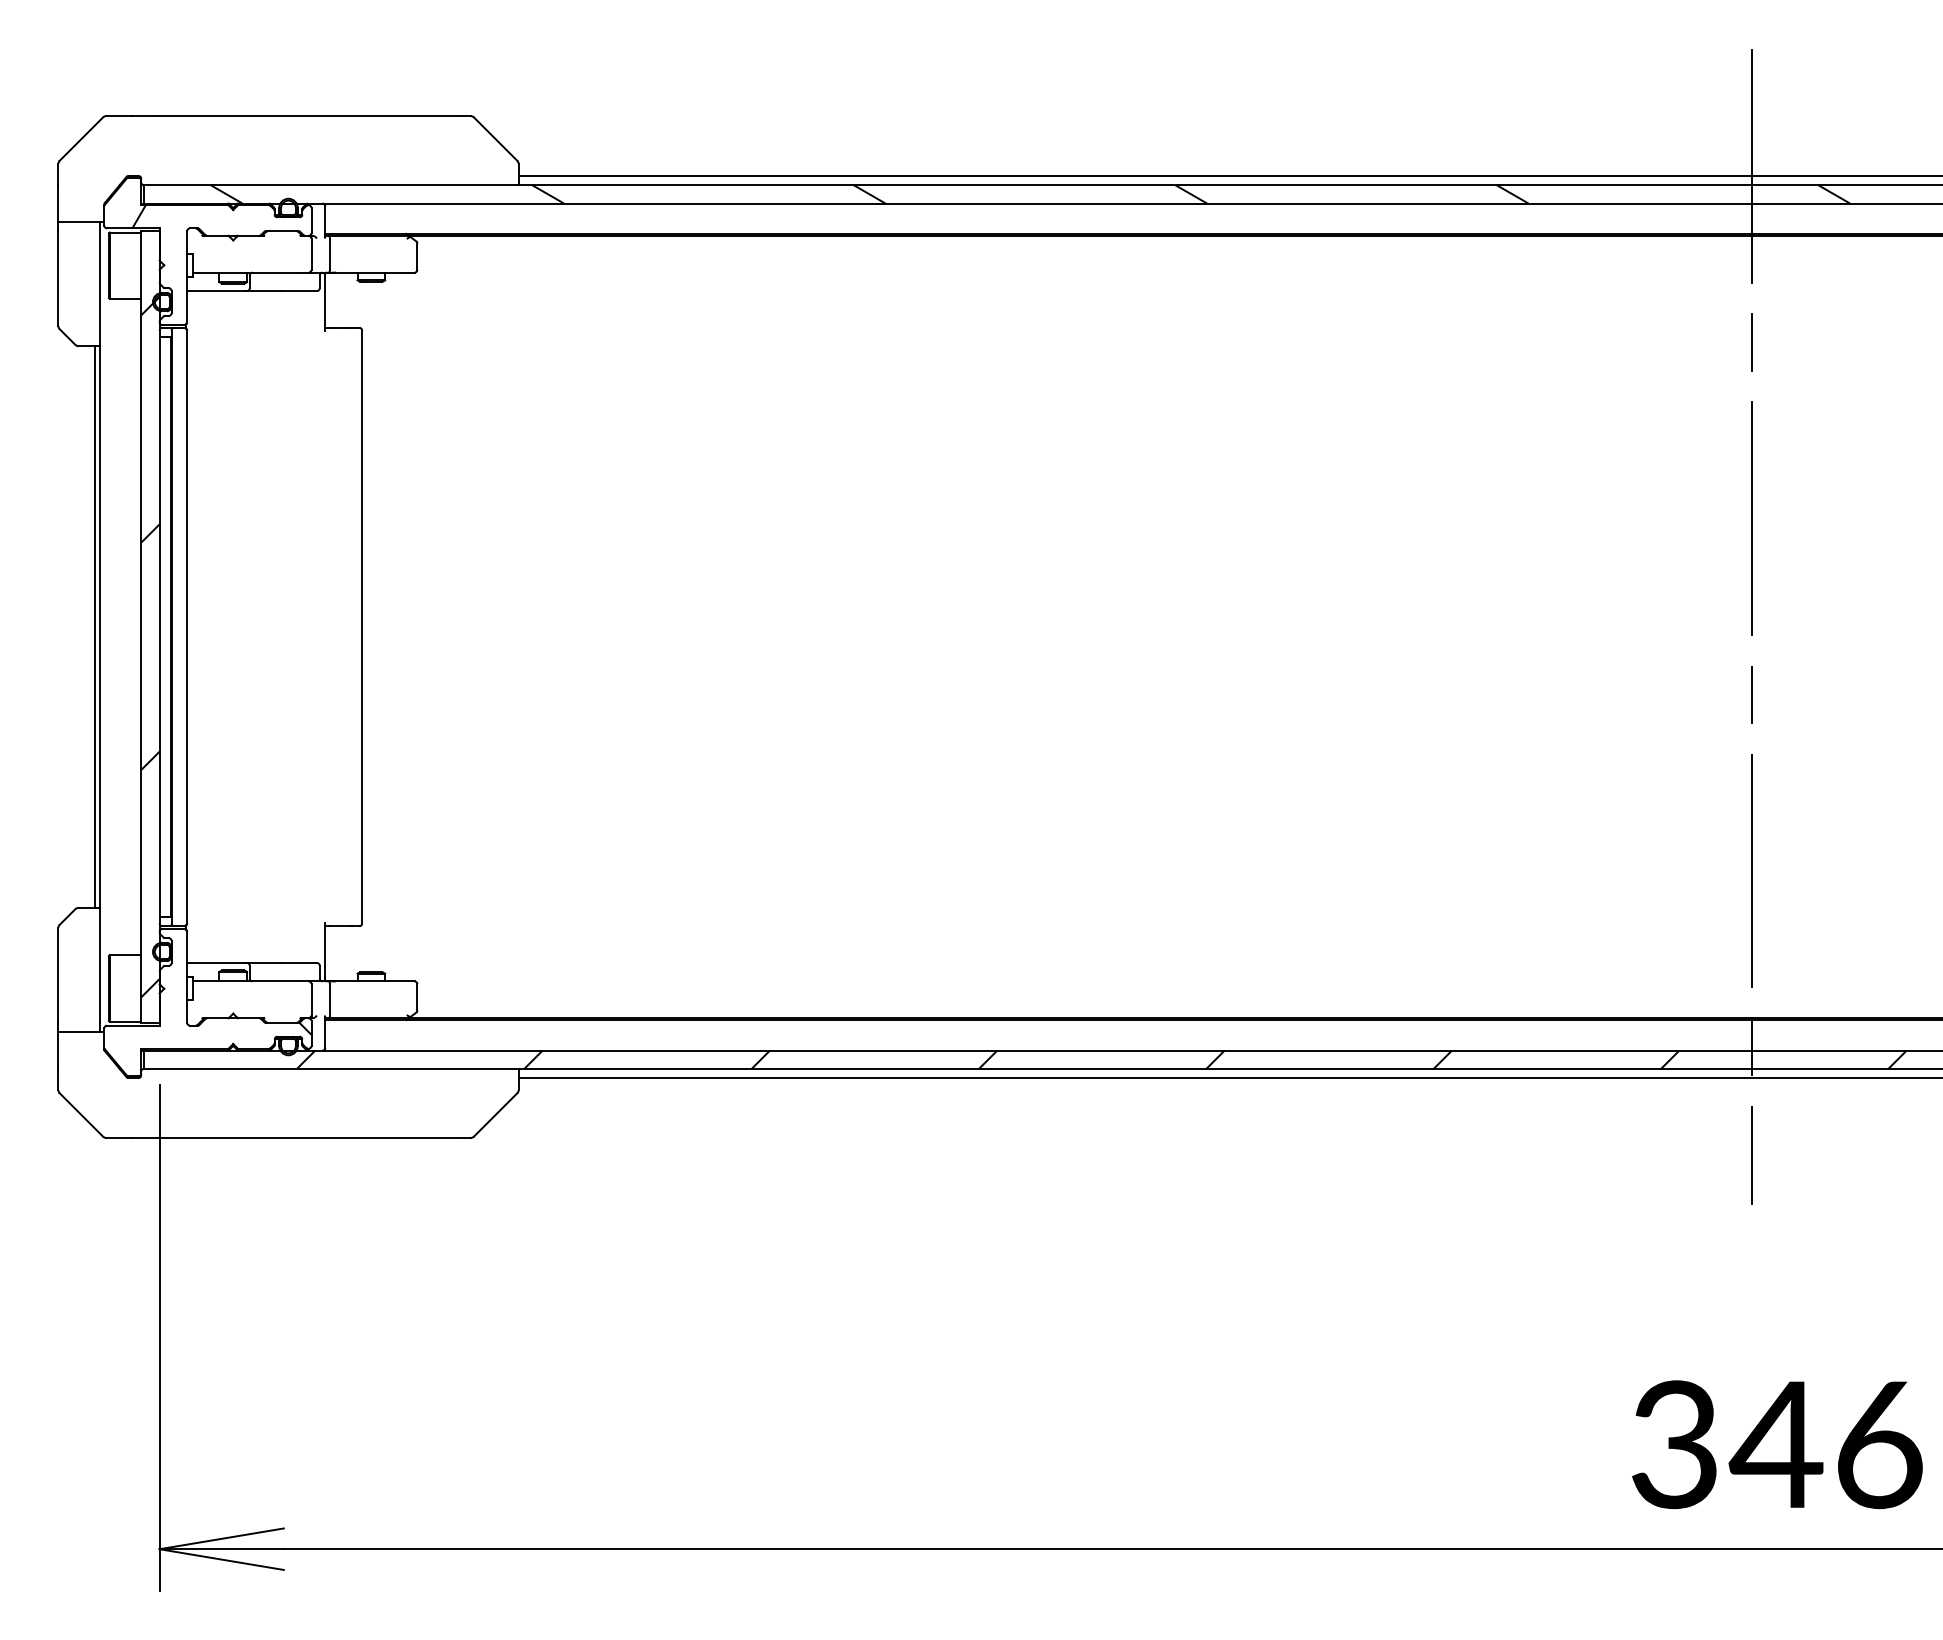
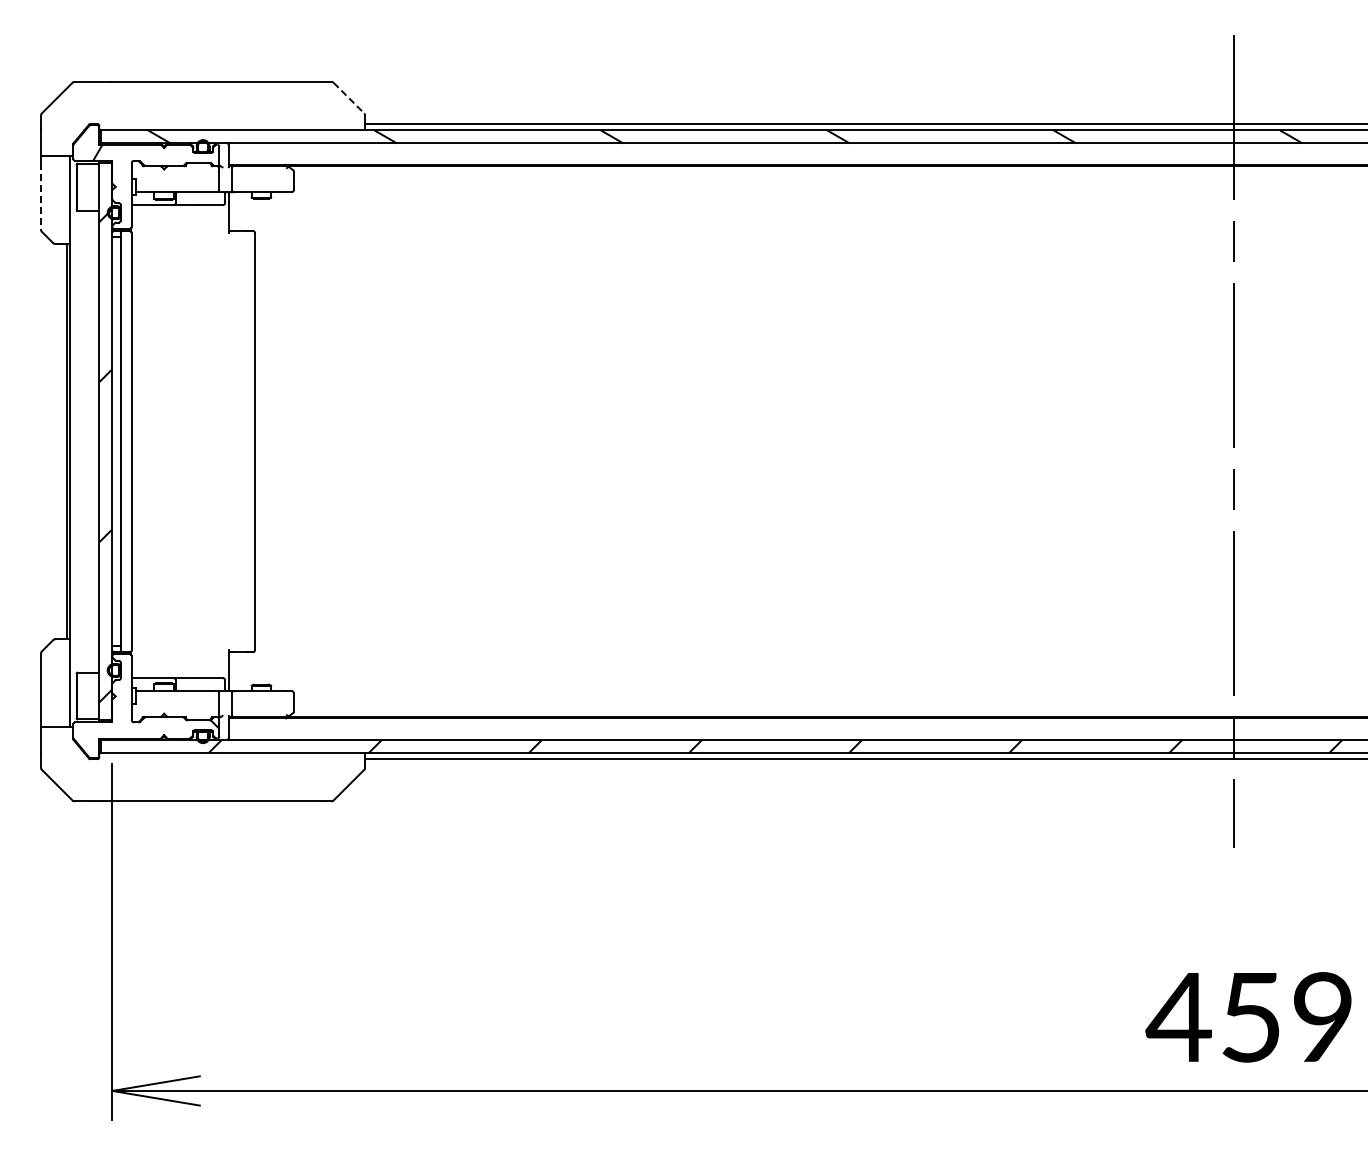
line: (495, 139) -> (348, 98), solid -> dashed
line: (59, 278) -> (41, 196), solid -> dashed
text: (1774, 1444) -> (1249, 1017), 346 -> 459

